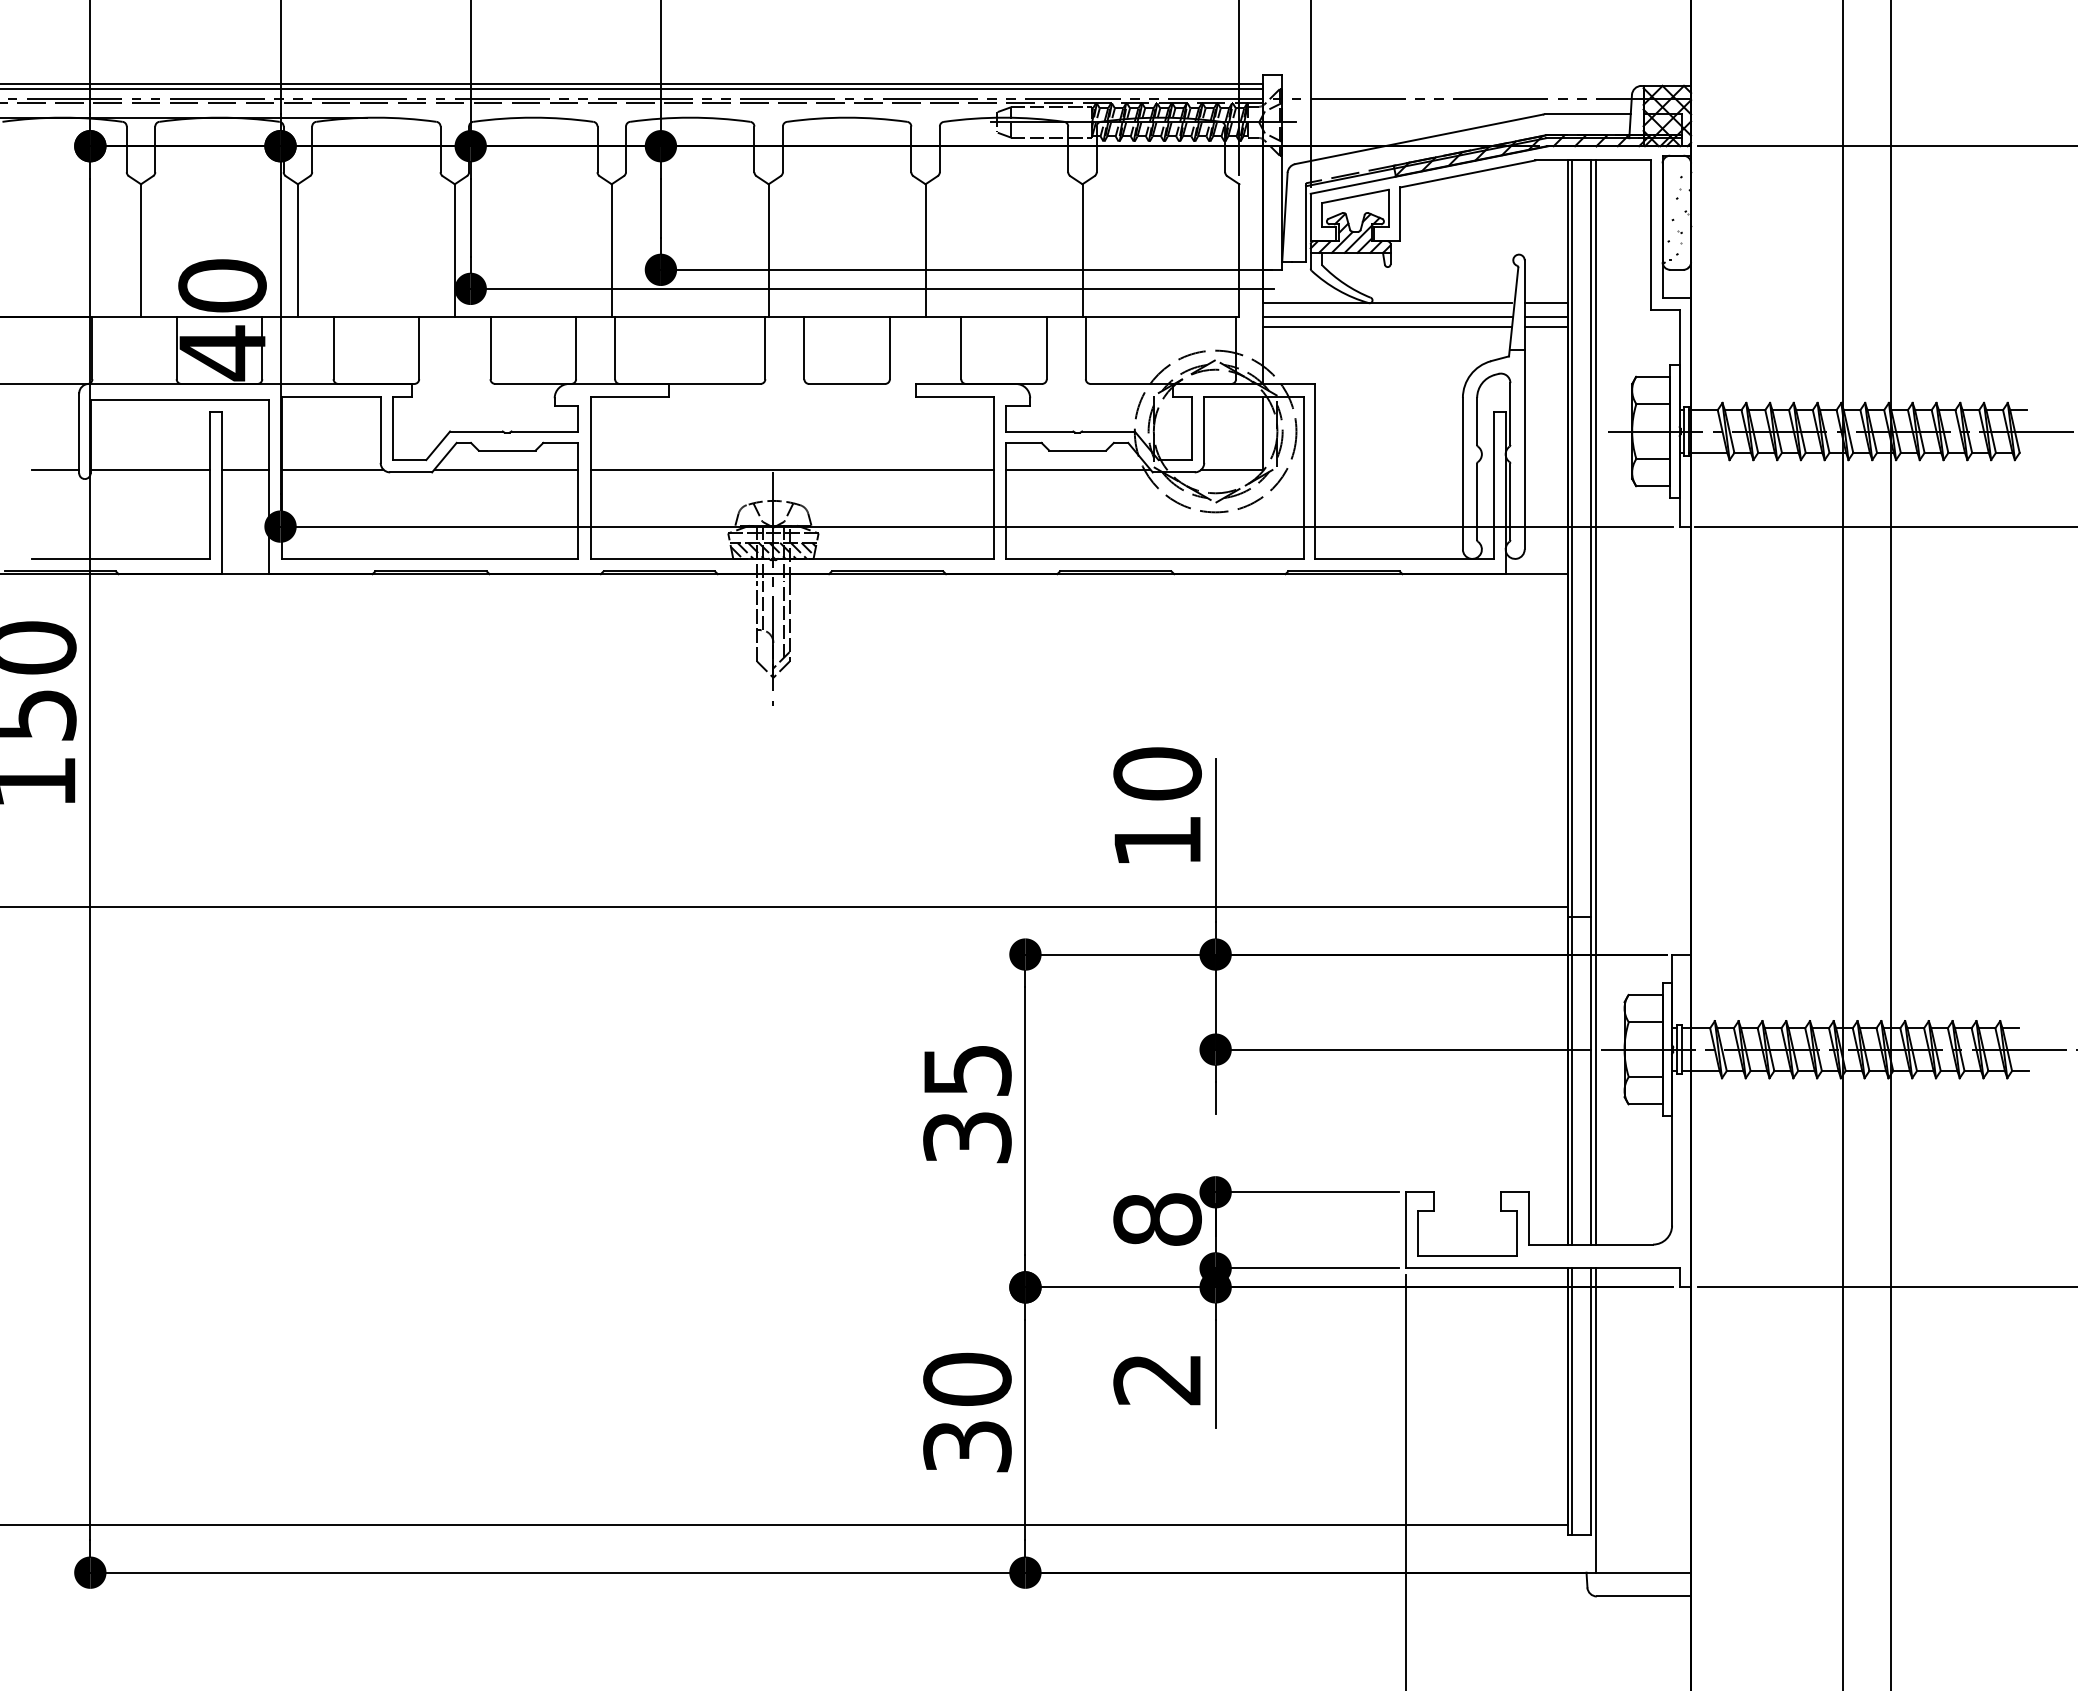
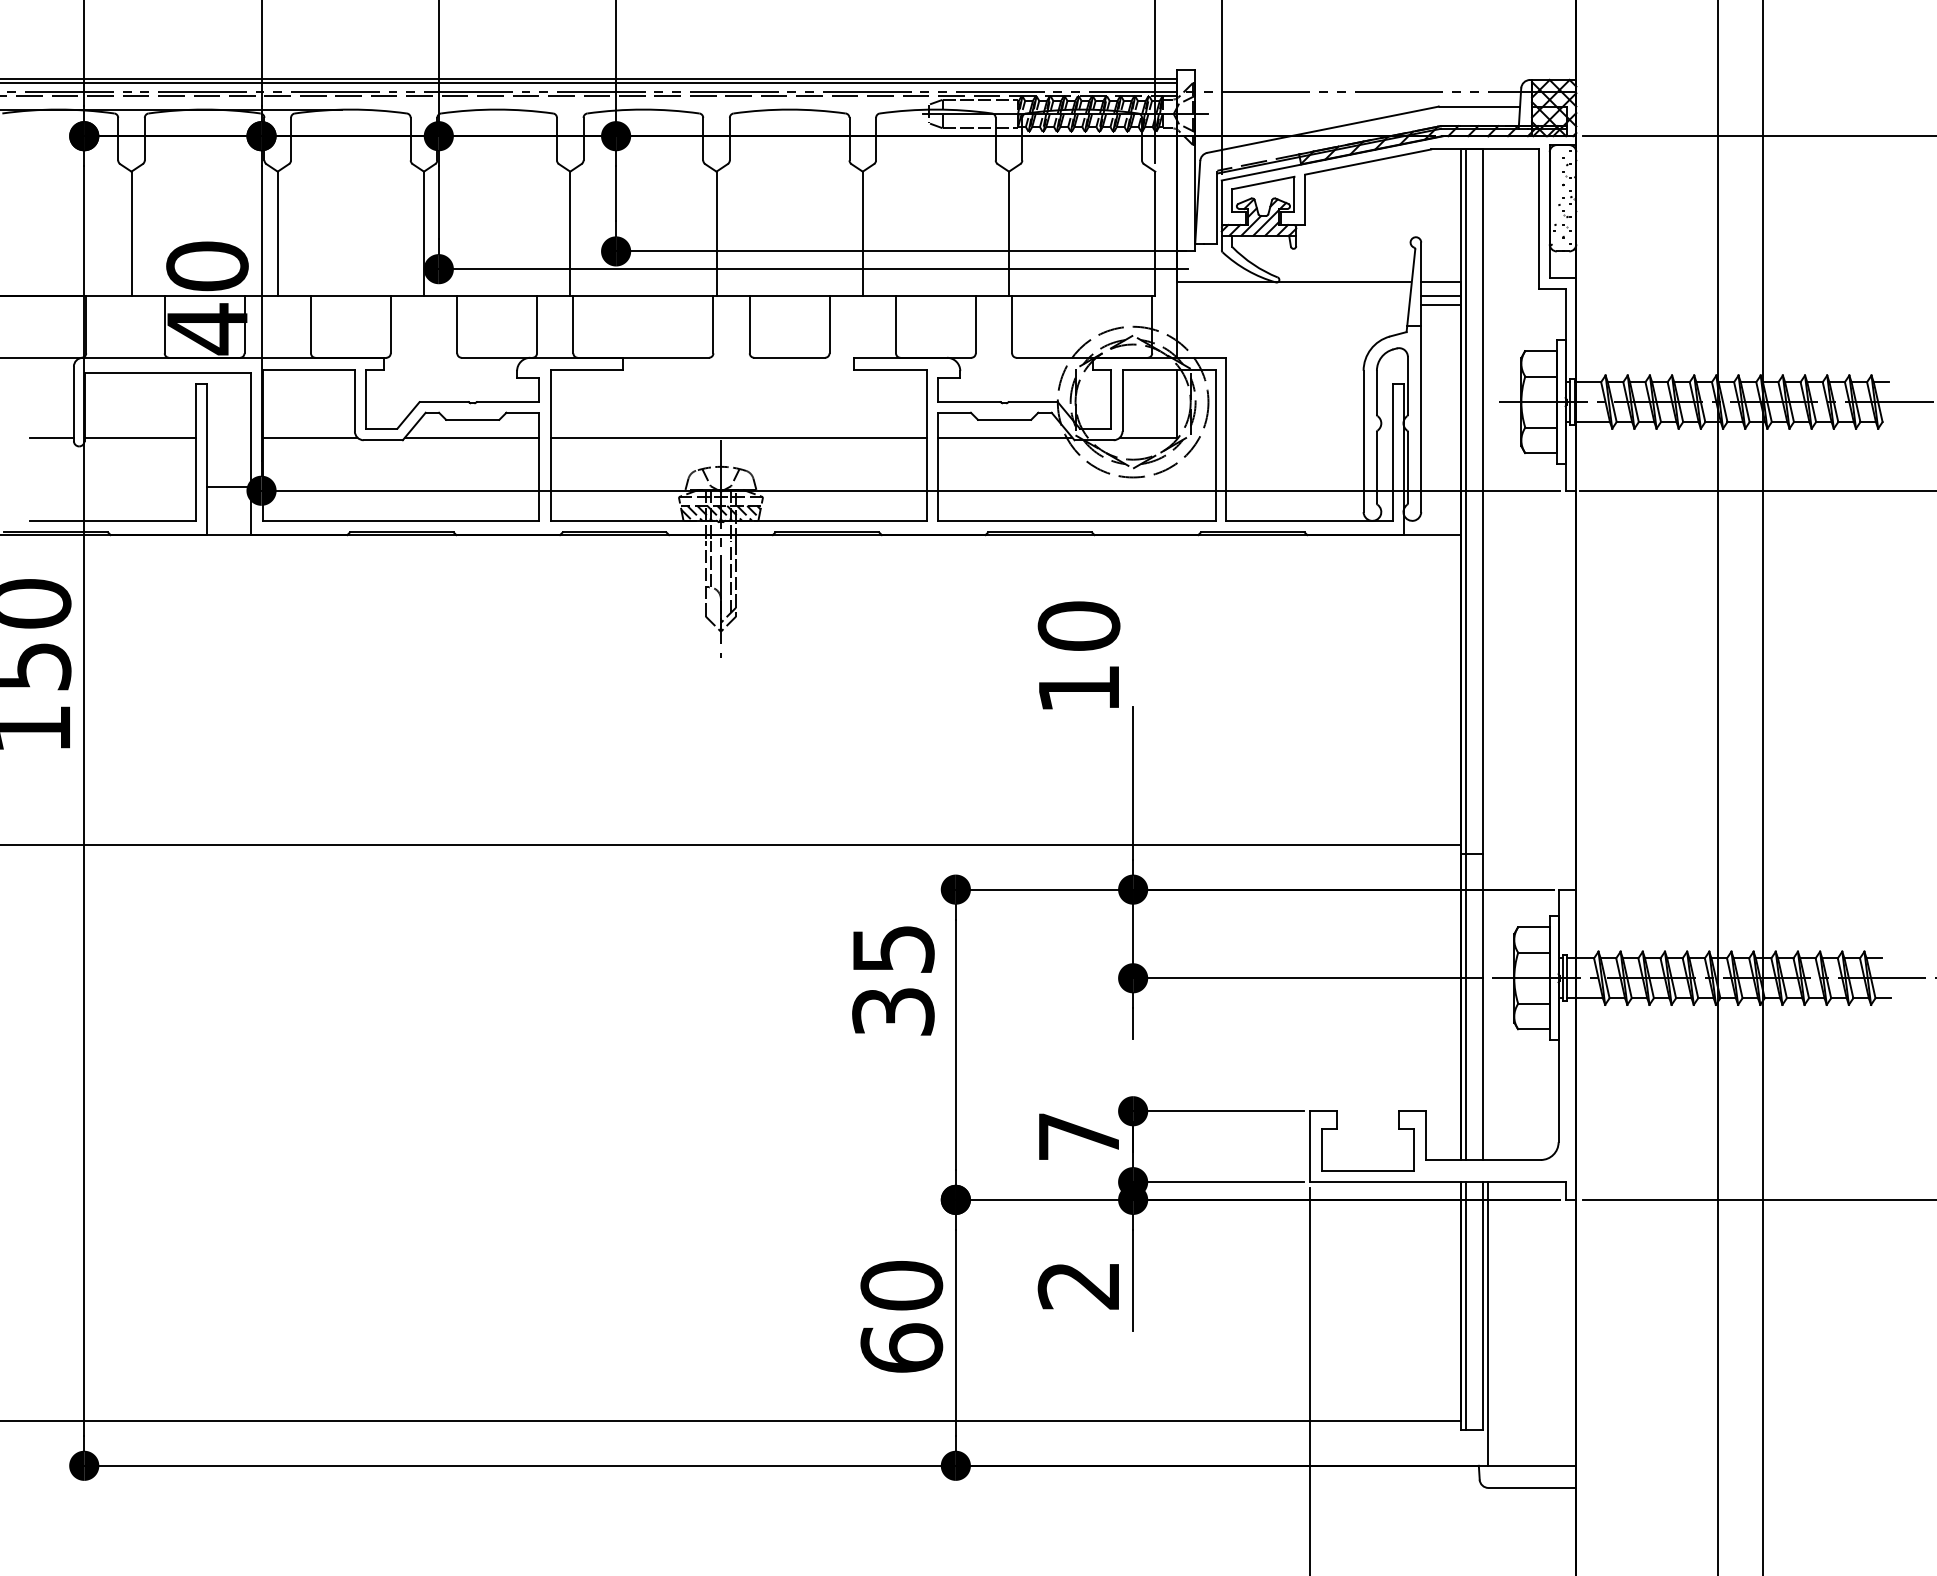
line: (1387, 317) -> (1293, 295), removed
line: (1387, 326) -> (1293, 304), removed
line: (245, 469) -> (228, 486), moved
line: (1596, 702) -> (1488, 654), removed
text: (1157, 804) -> (1078, 654), moved
text: (967, 1104) -> (893, 980), moved
text: (1157, 1219) -> (1078, 1136), 8 -> 7
text: (967, 1445) -> (901, 1347), 30 -> 60

